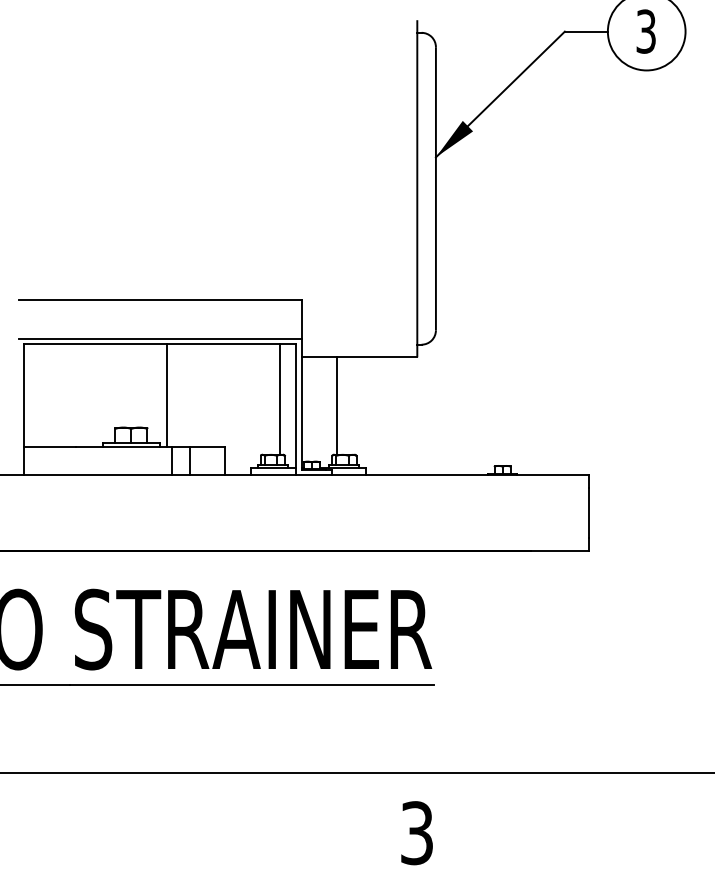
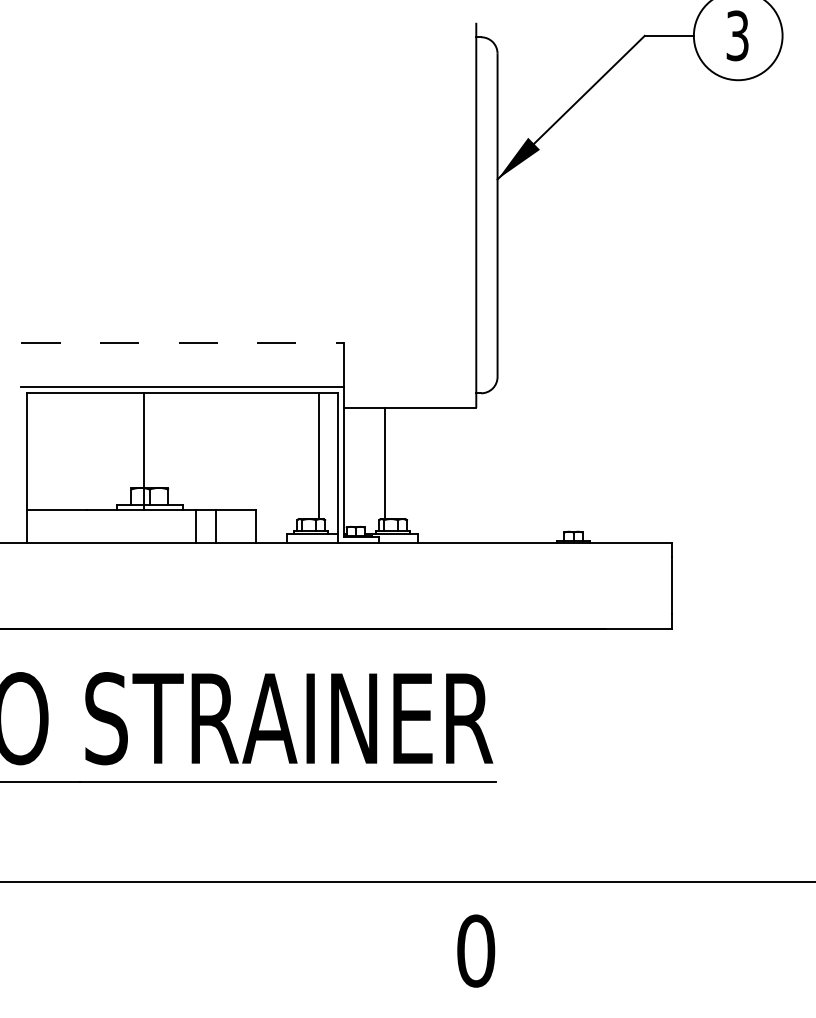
line: (160, 300) -> (183, 342), solid -> dashed
line: (167, 395) -> (144, 451), moved
text: (416, 833) -> (475, 951), 3 -> 0

